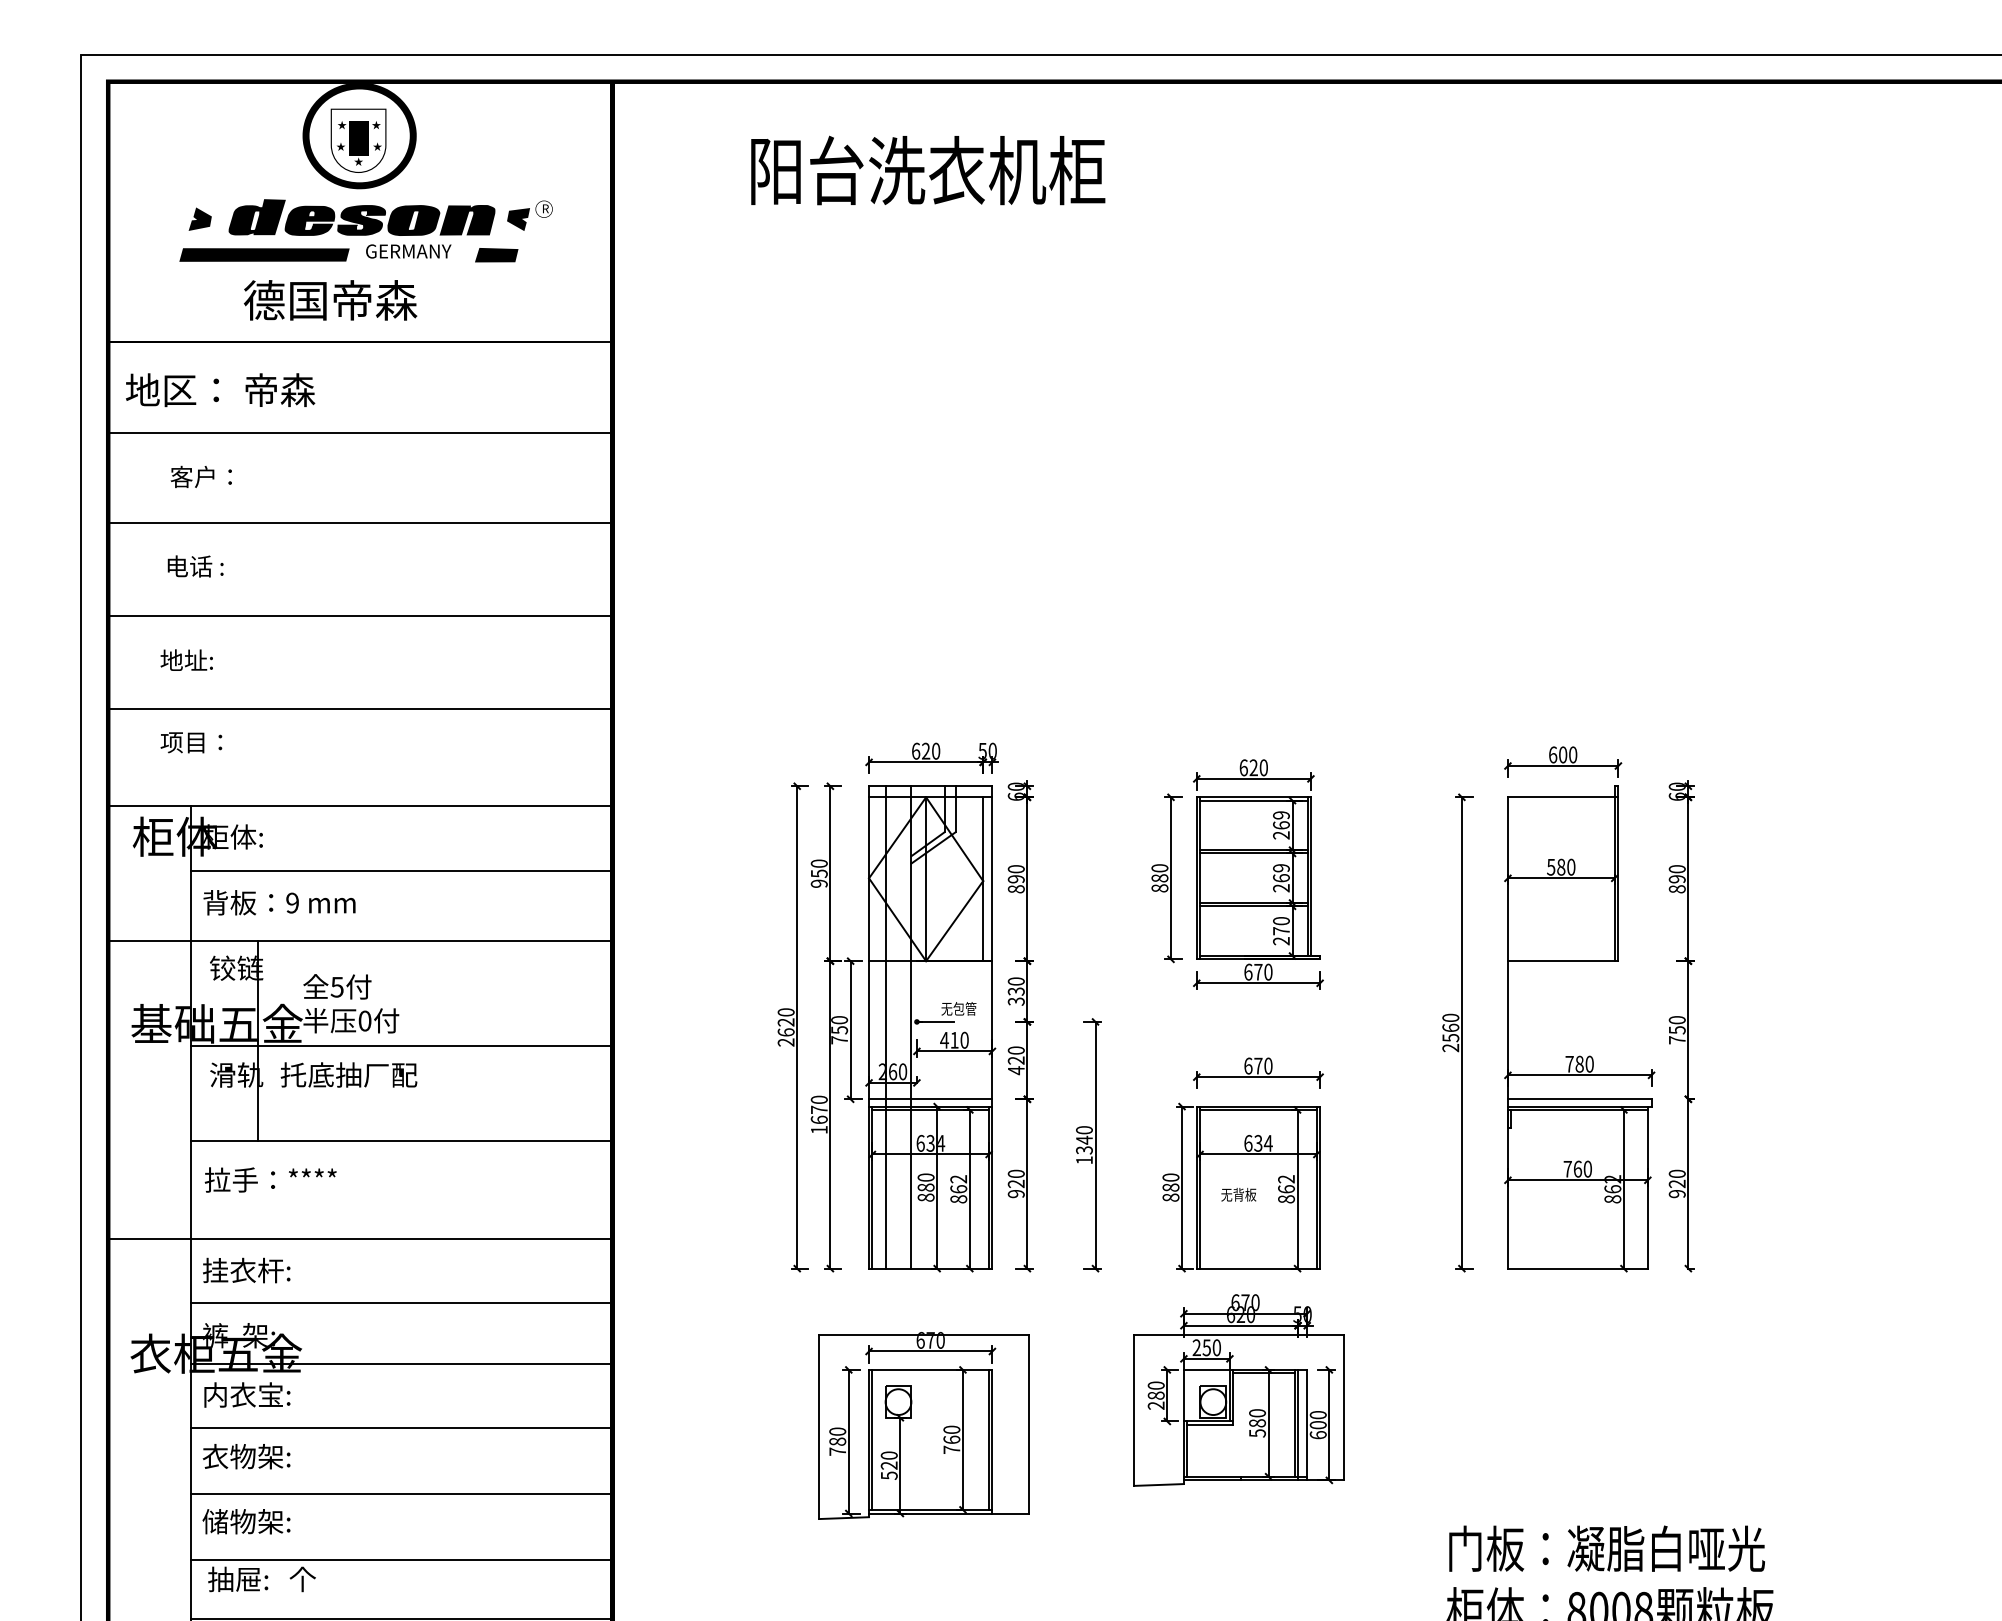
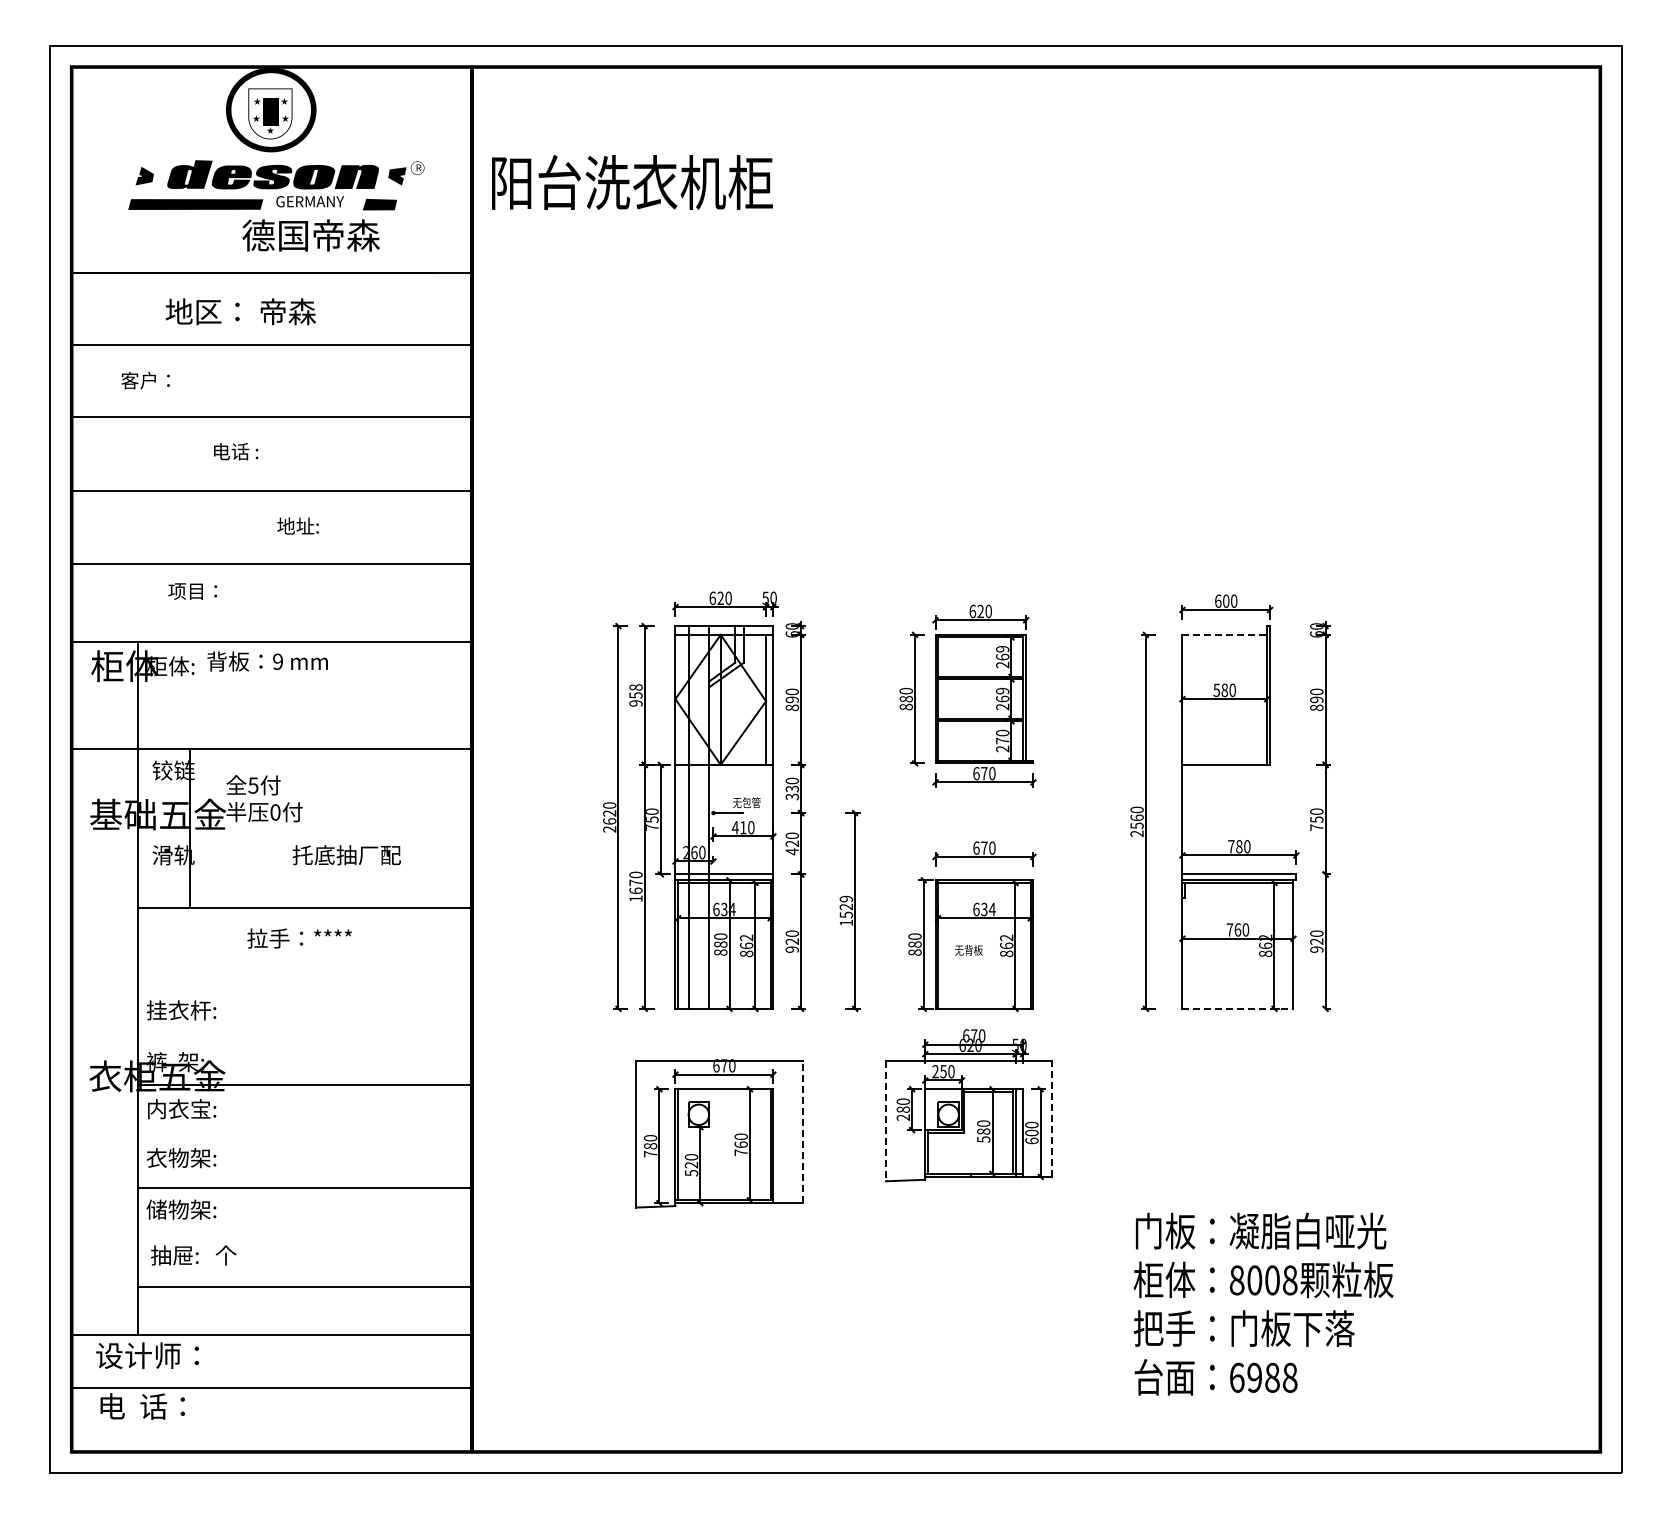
text: (928, 170) -> (632, 182), moved
text: (329, 300) -> (310, 235), moved
text: (220, 389) -> (240, 311), moved
text: (196, 566) -> (236, 451), moved
text: (186, 659) -> (297, 525), moved
text: (191, 742) -> (192, 591), moved
line: (1563, 796) -> (1226, 634), solid -> dashed
text: (819, 863) -> (636, 687), 950 -> 958
line: (401, 871) -> (304, 693), removed
text: (279, 902) -> (267, 661), moved
line: (401, 1046) -> (304, 832), removed
text: (348, 1075) -> (346, 855), moved
text: (1084, 1139) -> (846, 906), 1340 -> 1529
text: (270, 1179) -> (299, 938), moved
line: (359, 1239) -> (271, 985), removed
line: (1577, 1268) -> (1237, 1008), solid -> dashed
line: (401, 1302) -> (304, 1035), removed
line: (1344, 1408) -> (1052, 1119), solid -> dashed
line: (1133, 1410) -> (885, 1121), solid -> dashed
line: (1029, 1424) -> (802, 1132), solid -> dashed
line: (401, 1428) -> (304, 1135), removed
line: (401, 1559) -> (304, 1239), removed

